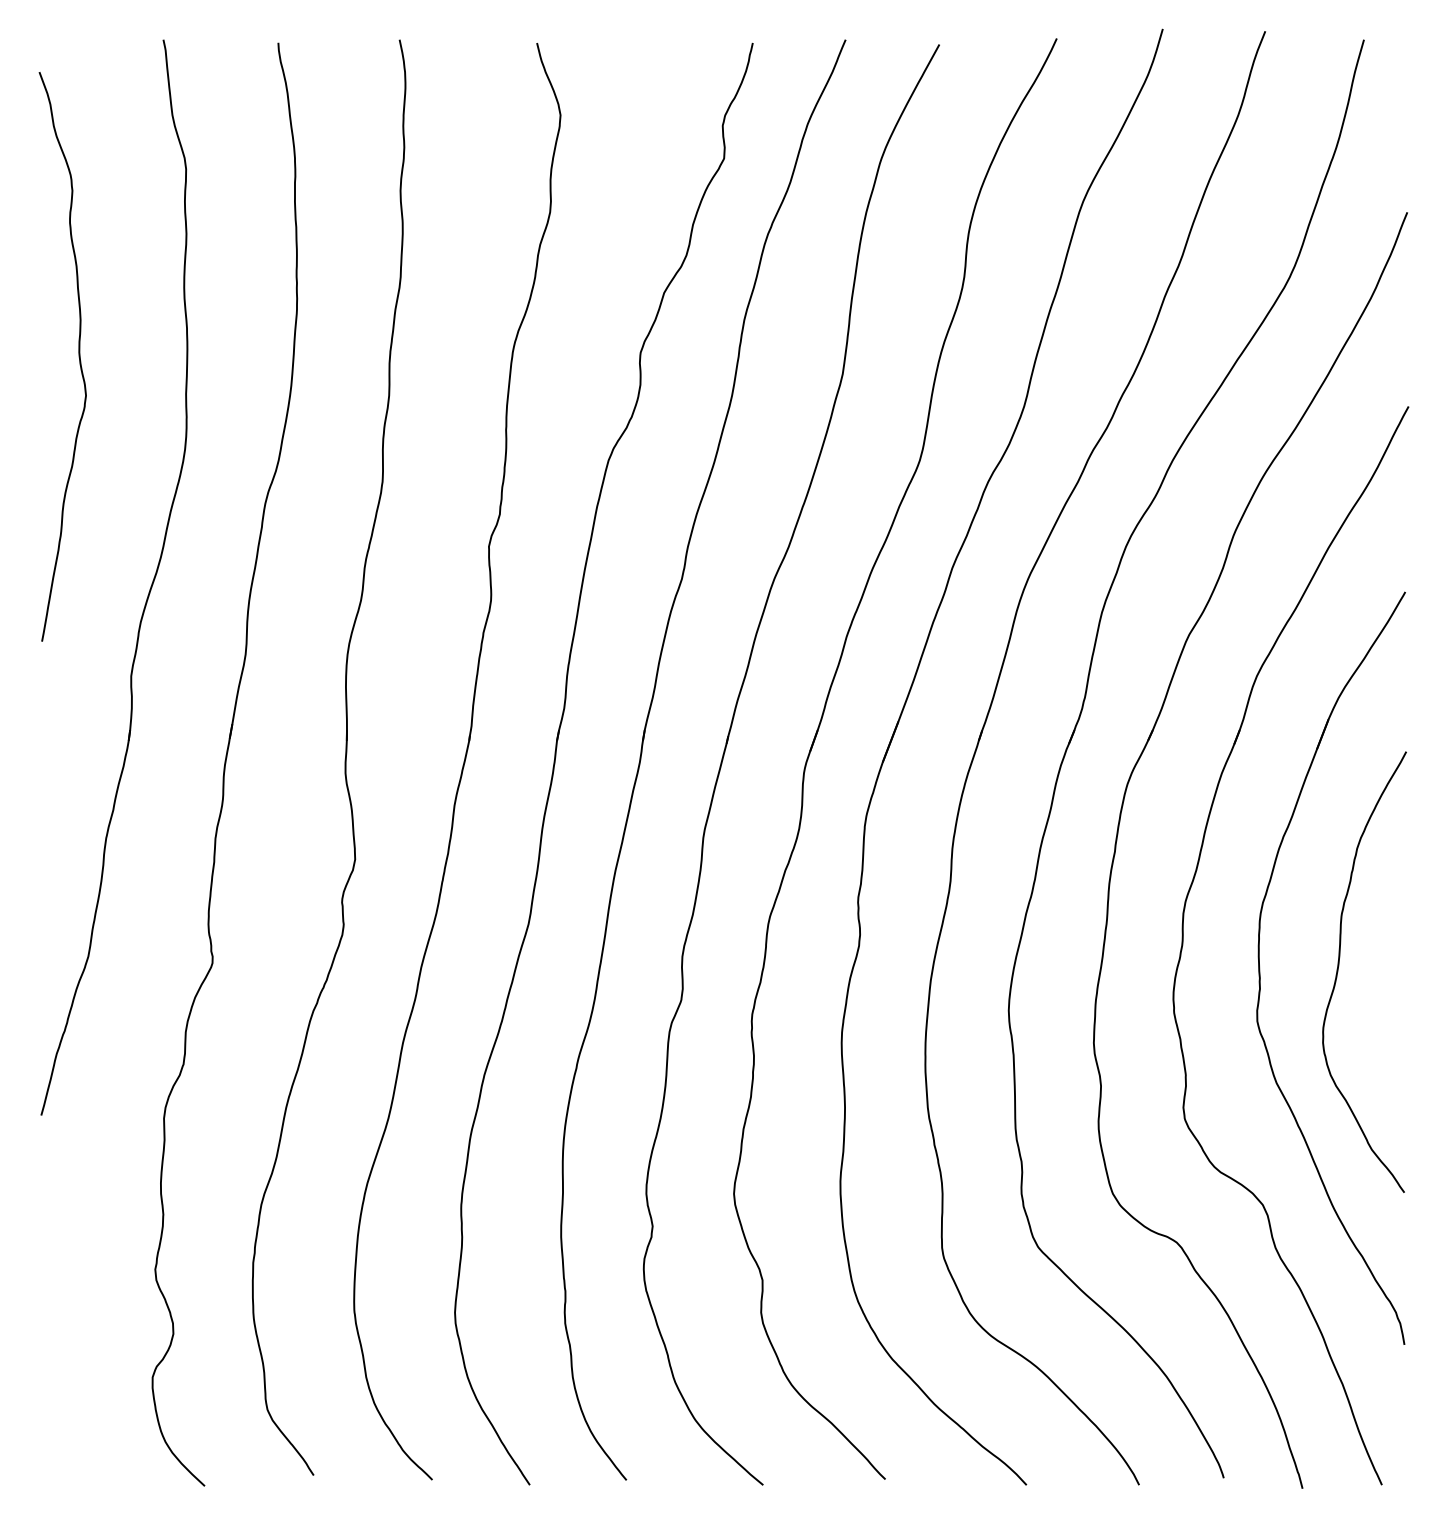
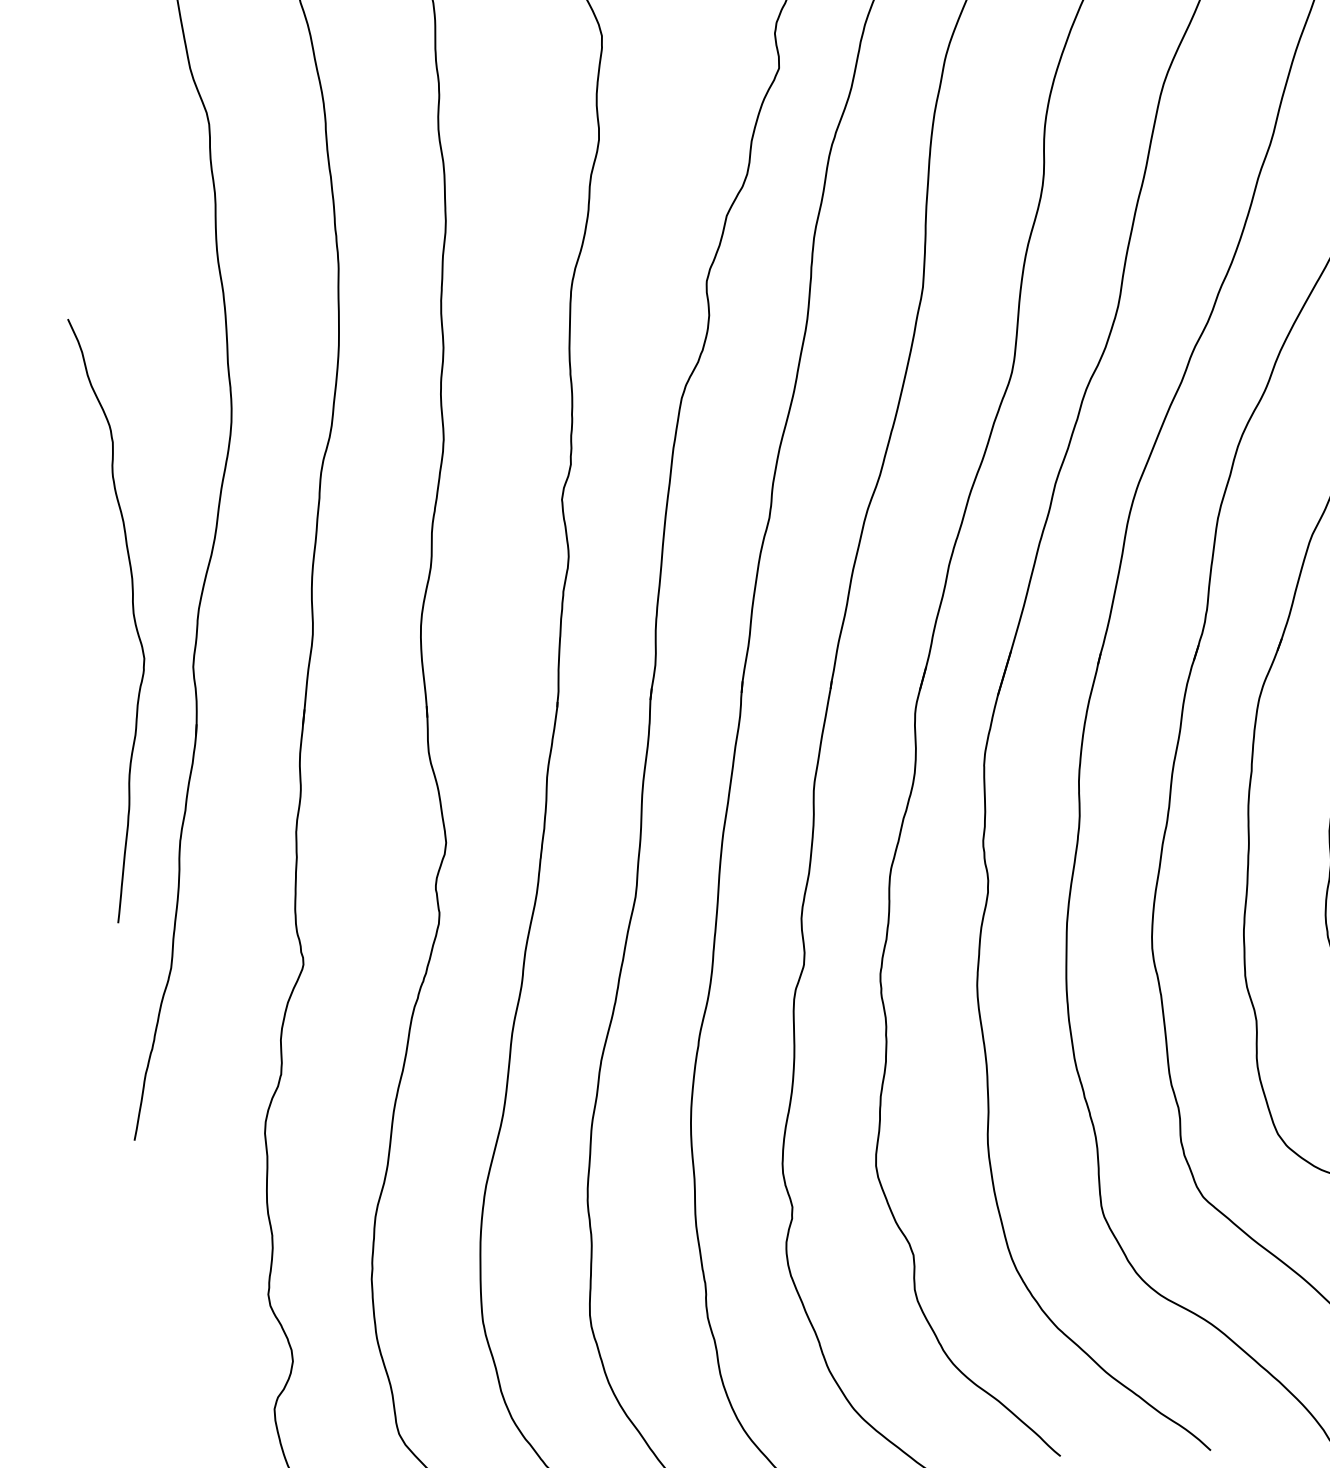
curve: (78, 356) -> (133, 617), moved

